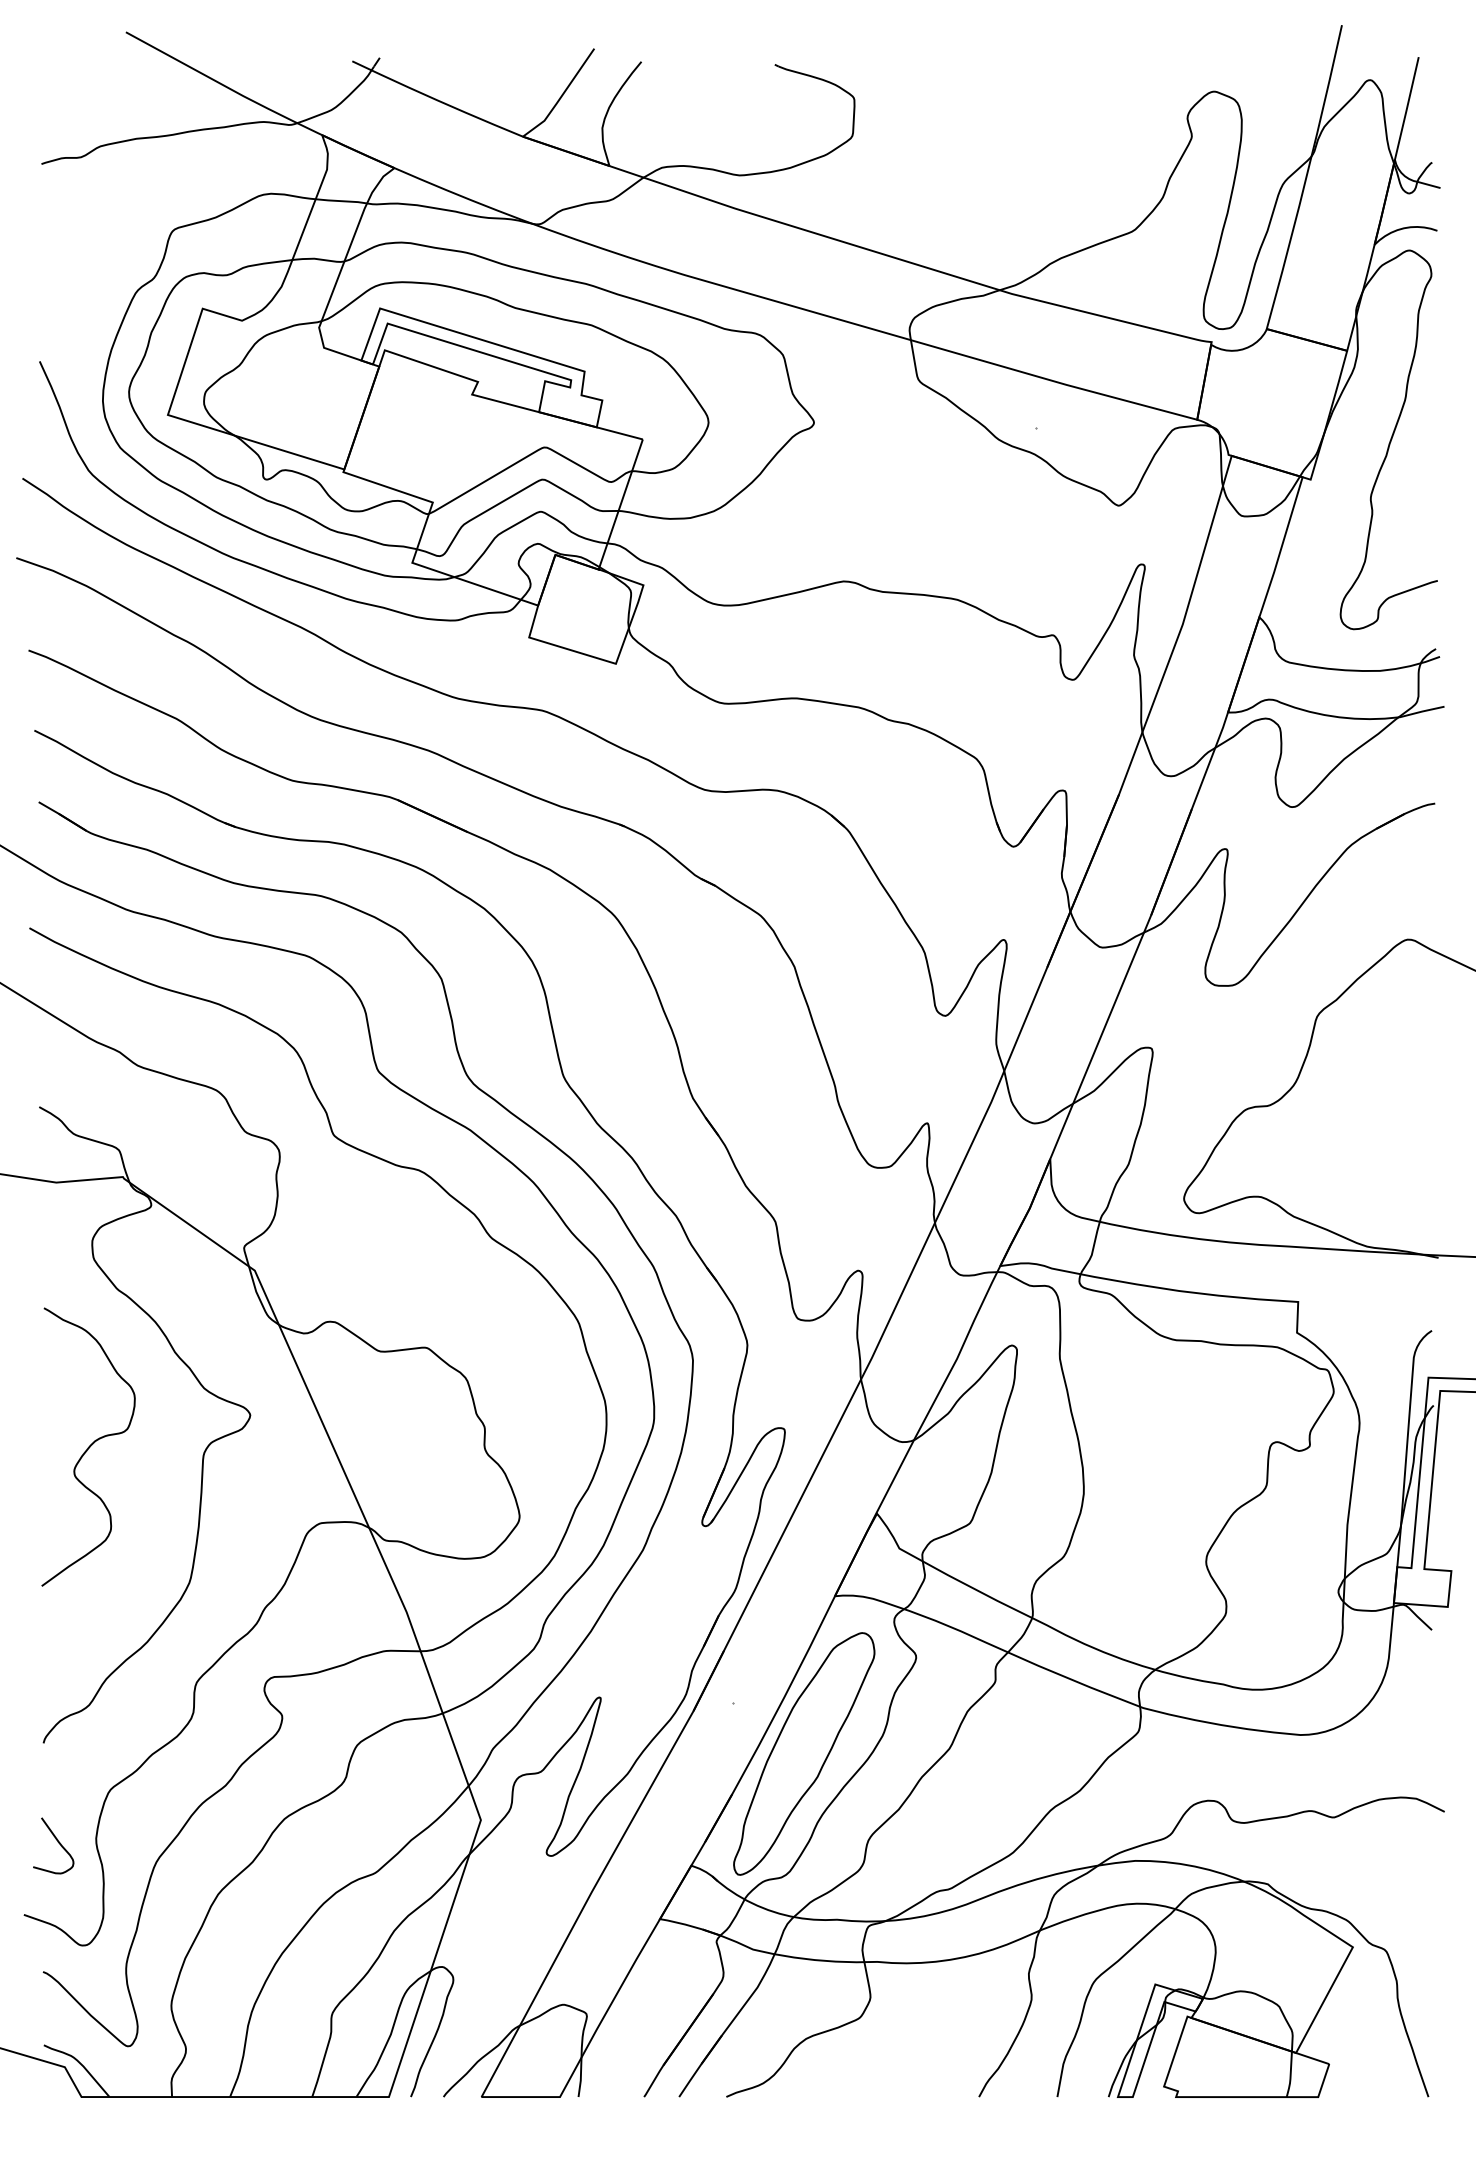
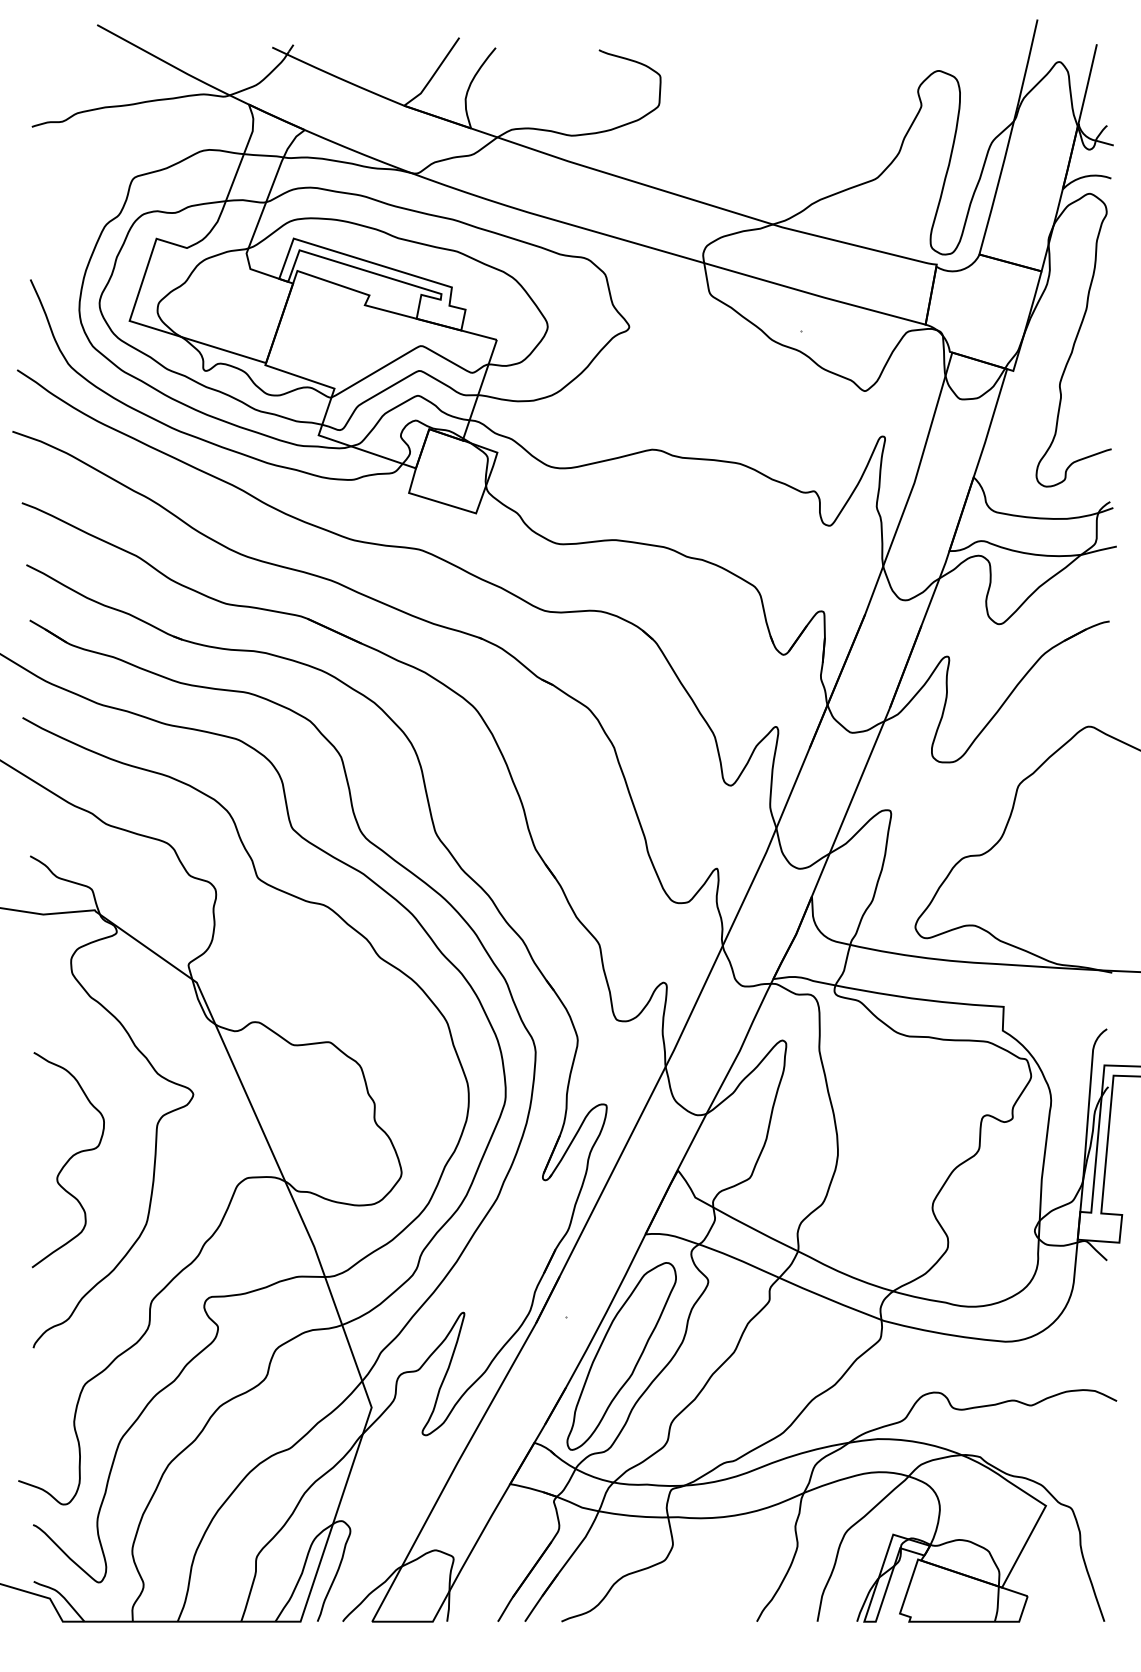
curve: (88, 1446) -> (68, 1159), moved
curve: (57, 1842) -> (44, 1424), removed

